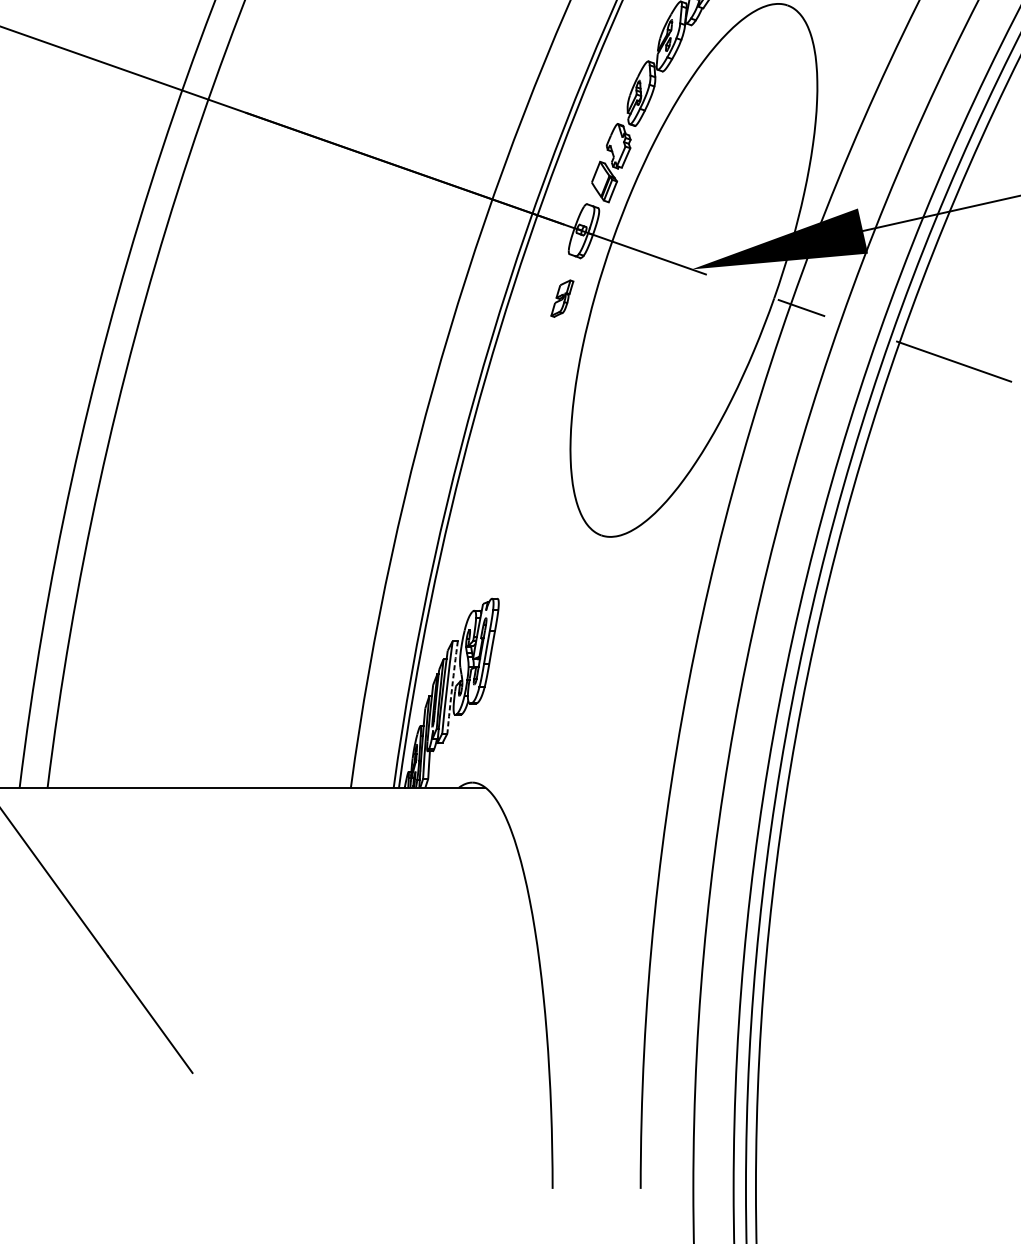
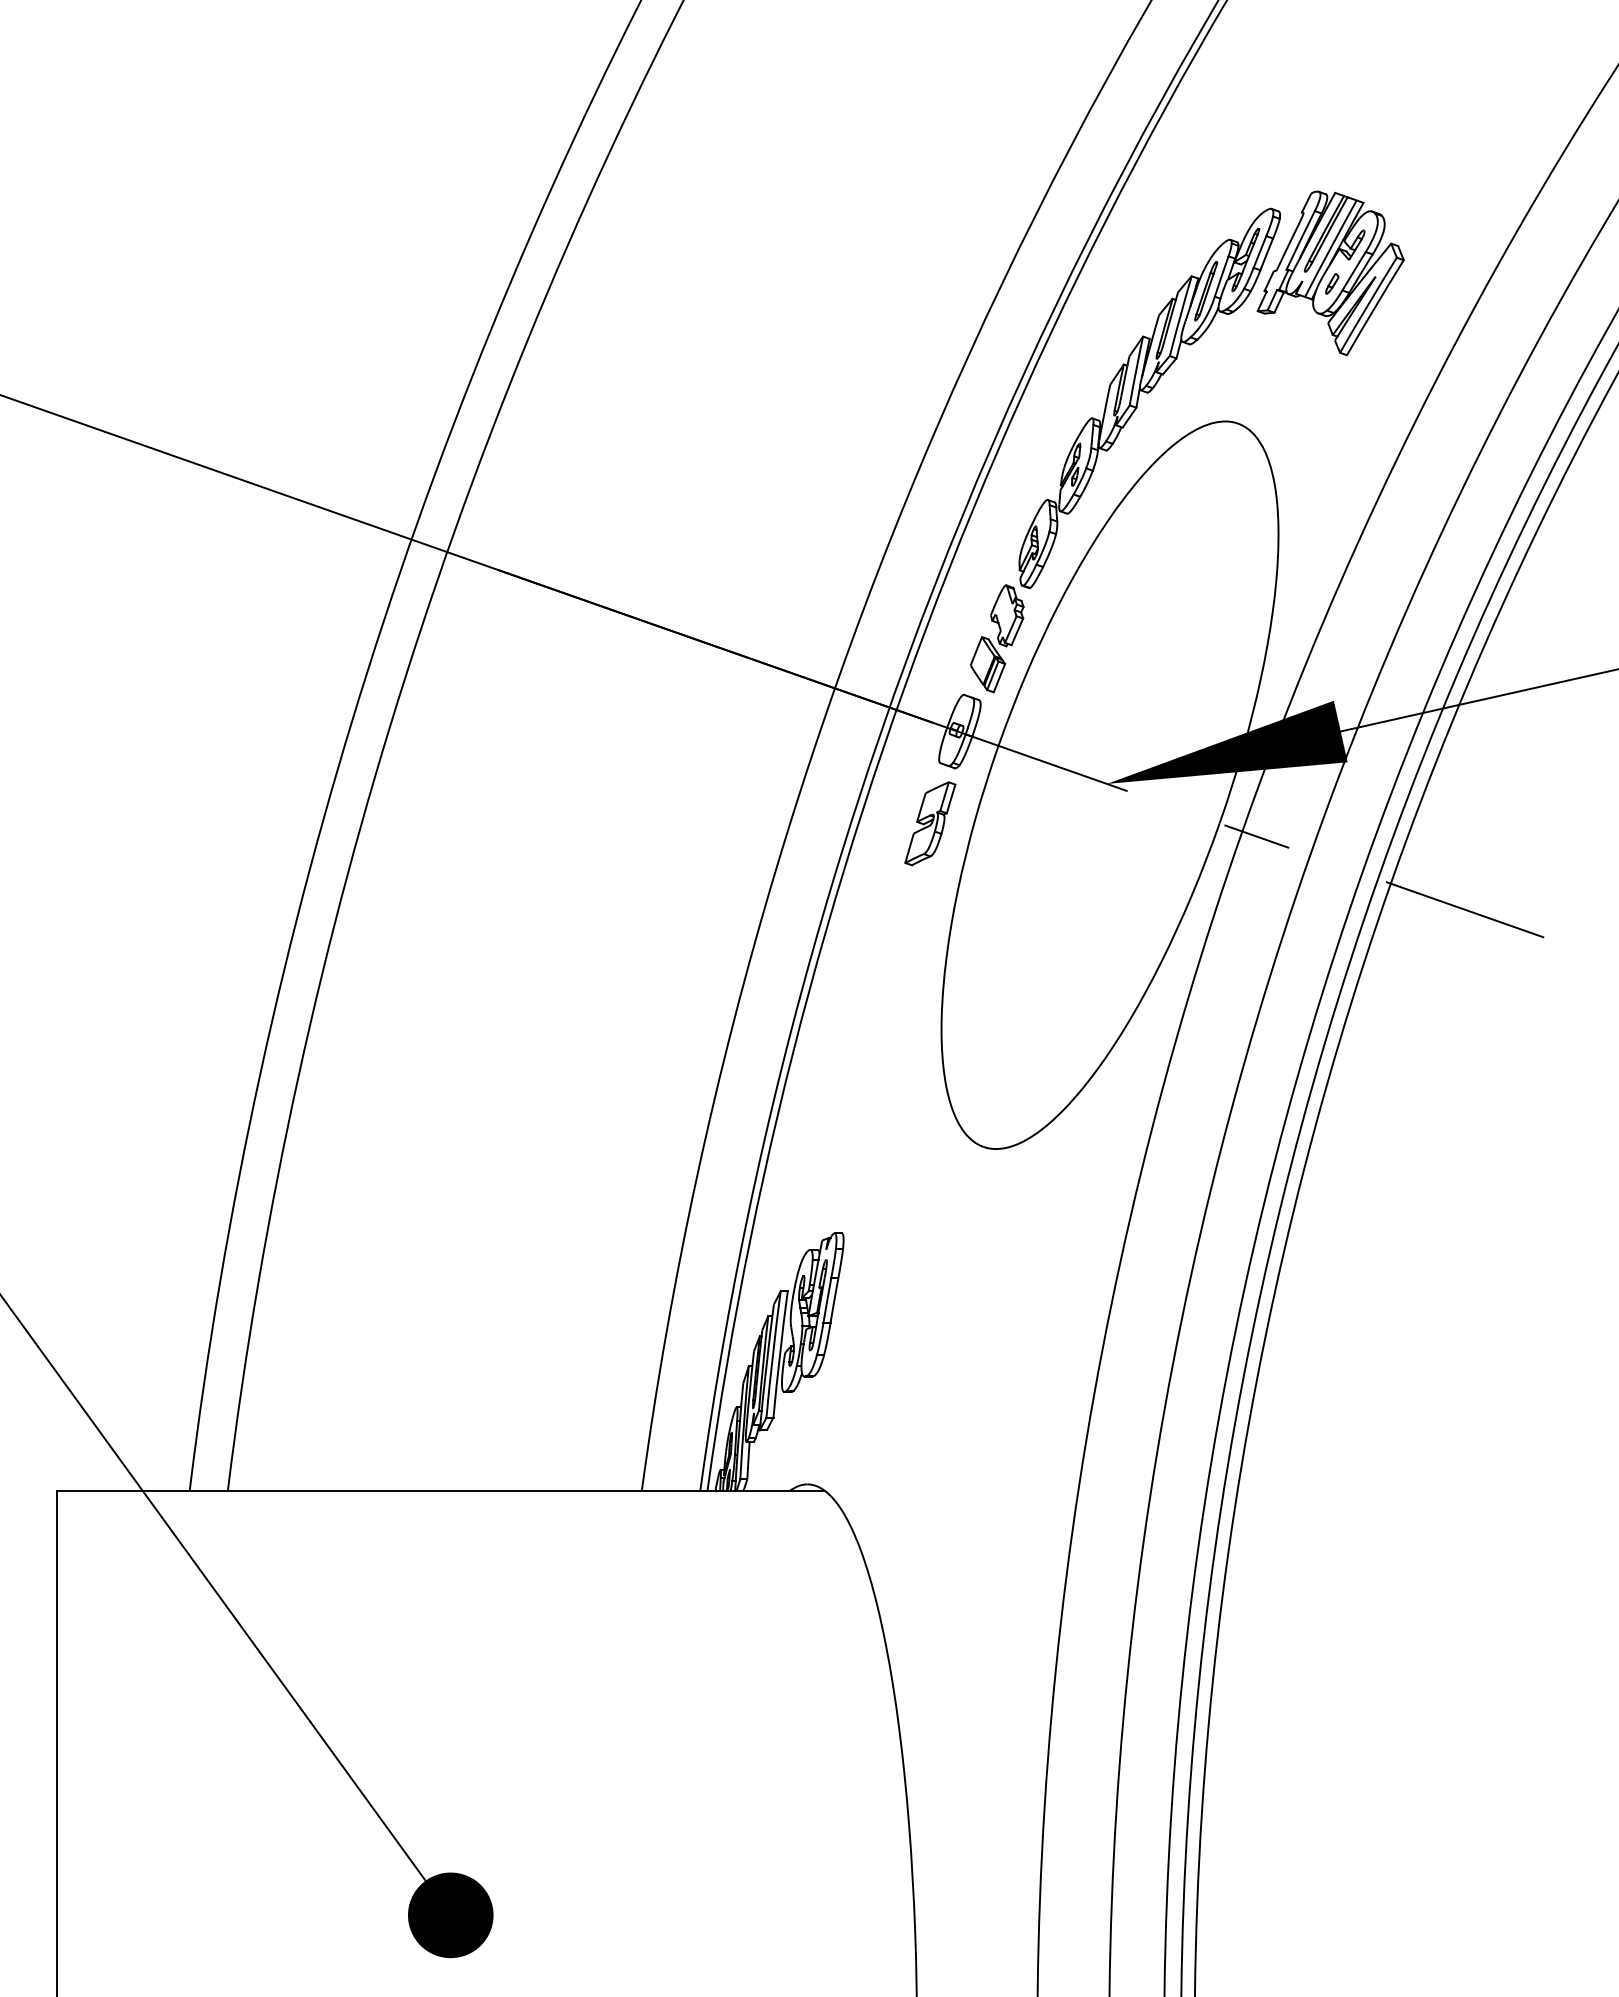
part: (562, 298) -> (930, 823), size x1.67
arc: (452, 687) -> (780, 1354), dashed -> solid
fill: (210, 1098) -> (450, 1915), added

